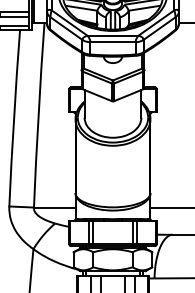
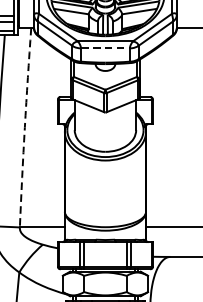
line: (113, 42) -> (105, 48), solid -> dashed
arc: (38, 115) -> (24, 127), solid -> dashed

